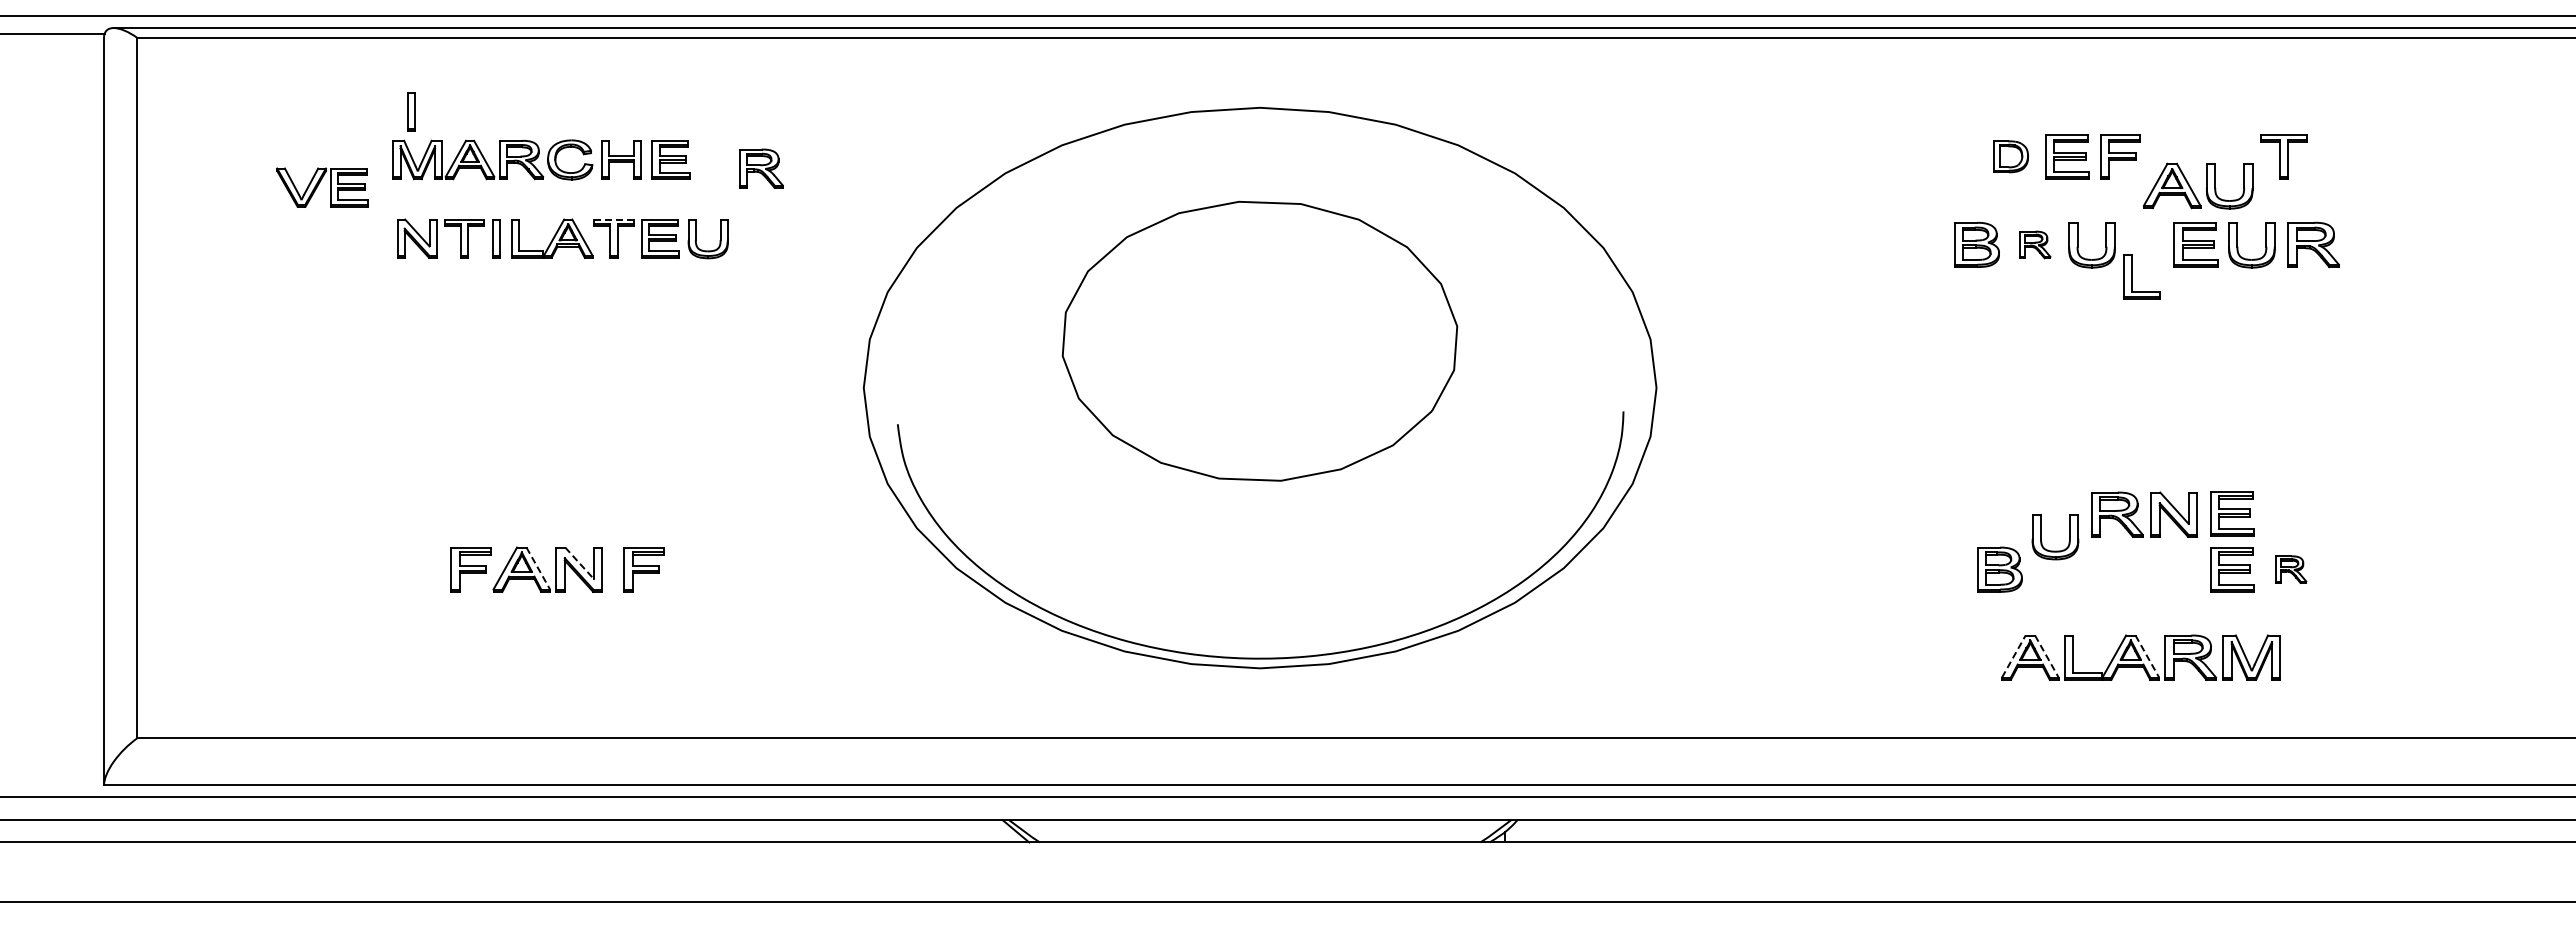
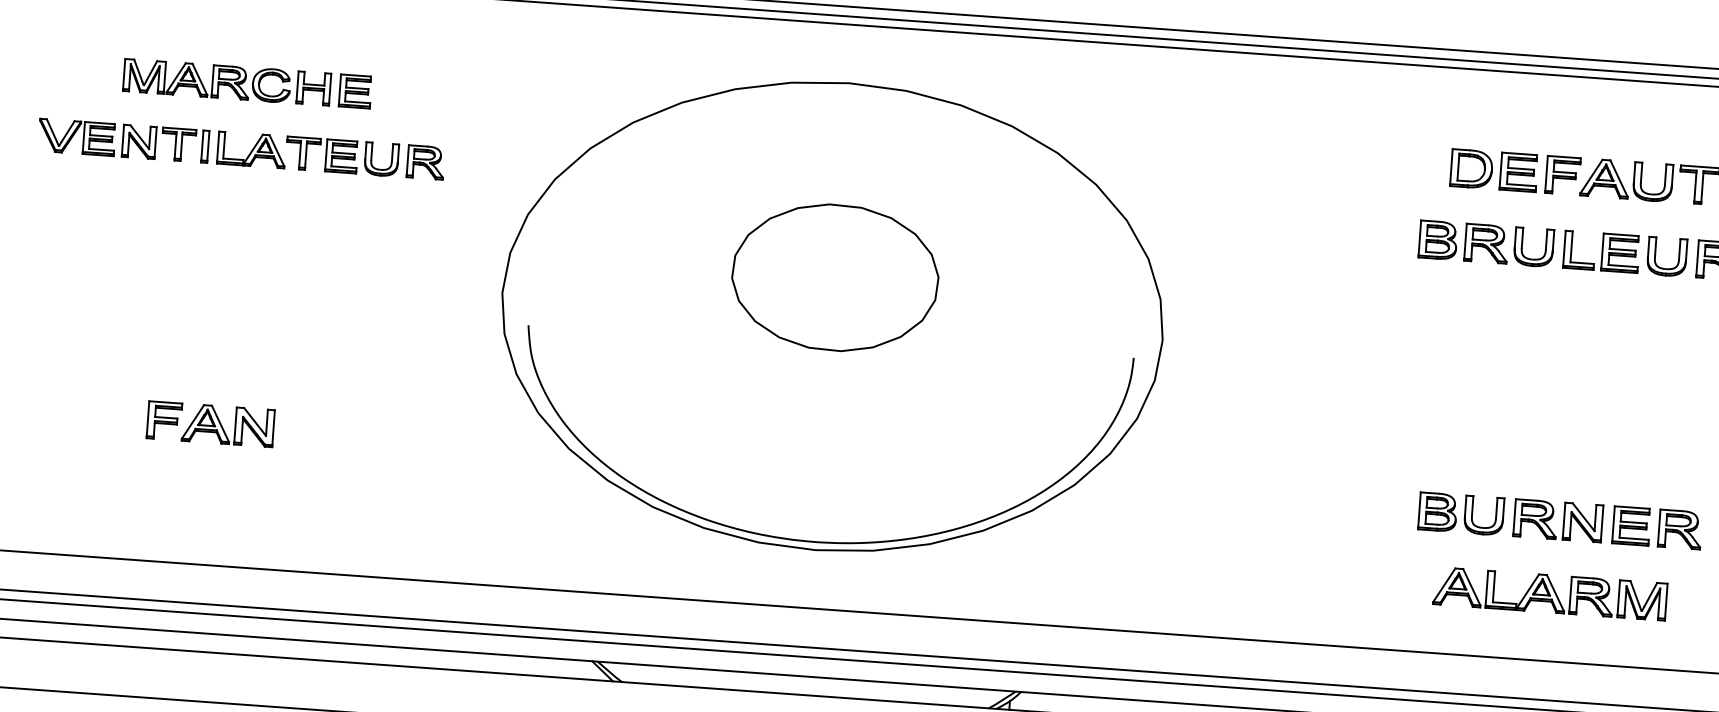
part: (411, 111) -> (142, 35), removed
part: (2011, 156) -> (1472, 168), size x1.43
part: (761, 168) -> (426, 162), moved
part: (322, 187) -> (77, 137), moved
part: (2192, 189) -> (1621, 182), moved
line: (613, 219) -> (303, 137), dashed -> solid
part: (2035, 244) -> (1486, 243), size x1.67
part: (2132, 276) -> (1571, 249), moved
part: (1260, 341) -> (835, 277), size x0.62
part: (2232, 513) -> (1634, 479), removed
part: (2144, 514) -> (1558, 520), moved
part: (2055, 550) -> (1483, 526), moved
line: (579, 563) -> (255, 422), dashed -> solid
line: (538, 568) -> (220, 423), dashed -> solid
part: (643, 569) -> (308, 430), removed
part: (2291, 569) -> (1680, 529), size x1.67
line: (2014, 656) -> (1444, 585), dashed -> solid
line: (2047, 656) -> (1472, 587), dashed -> solid
line: (2147, 656) -> (1555, 593), dashed -> solid

